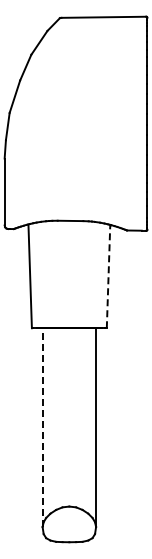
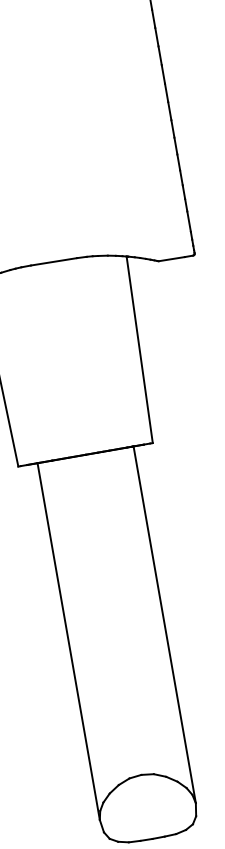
line: (108, 276) -> (139, 349), dashed -> solid
line: (42, 427) -> (68, 641), dashed -> solid

